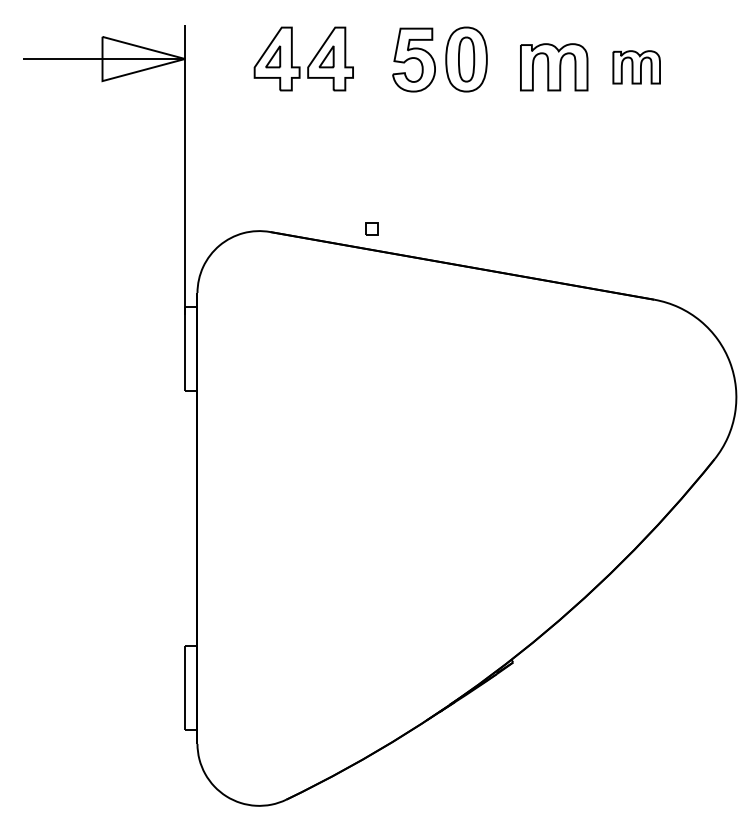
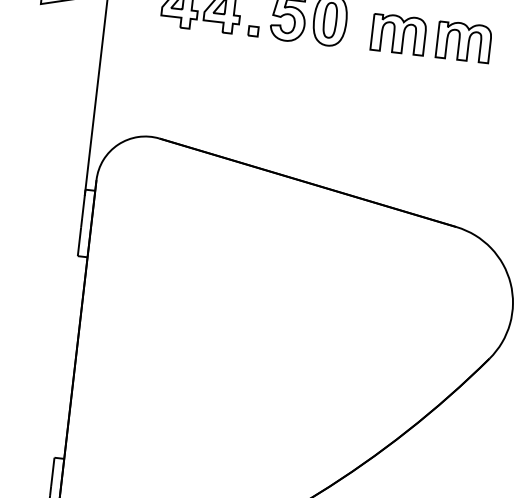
part: (636, 67) -> (463, 42), size x1.43
part: (371, 228) -> (253, 30), moved

